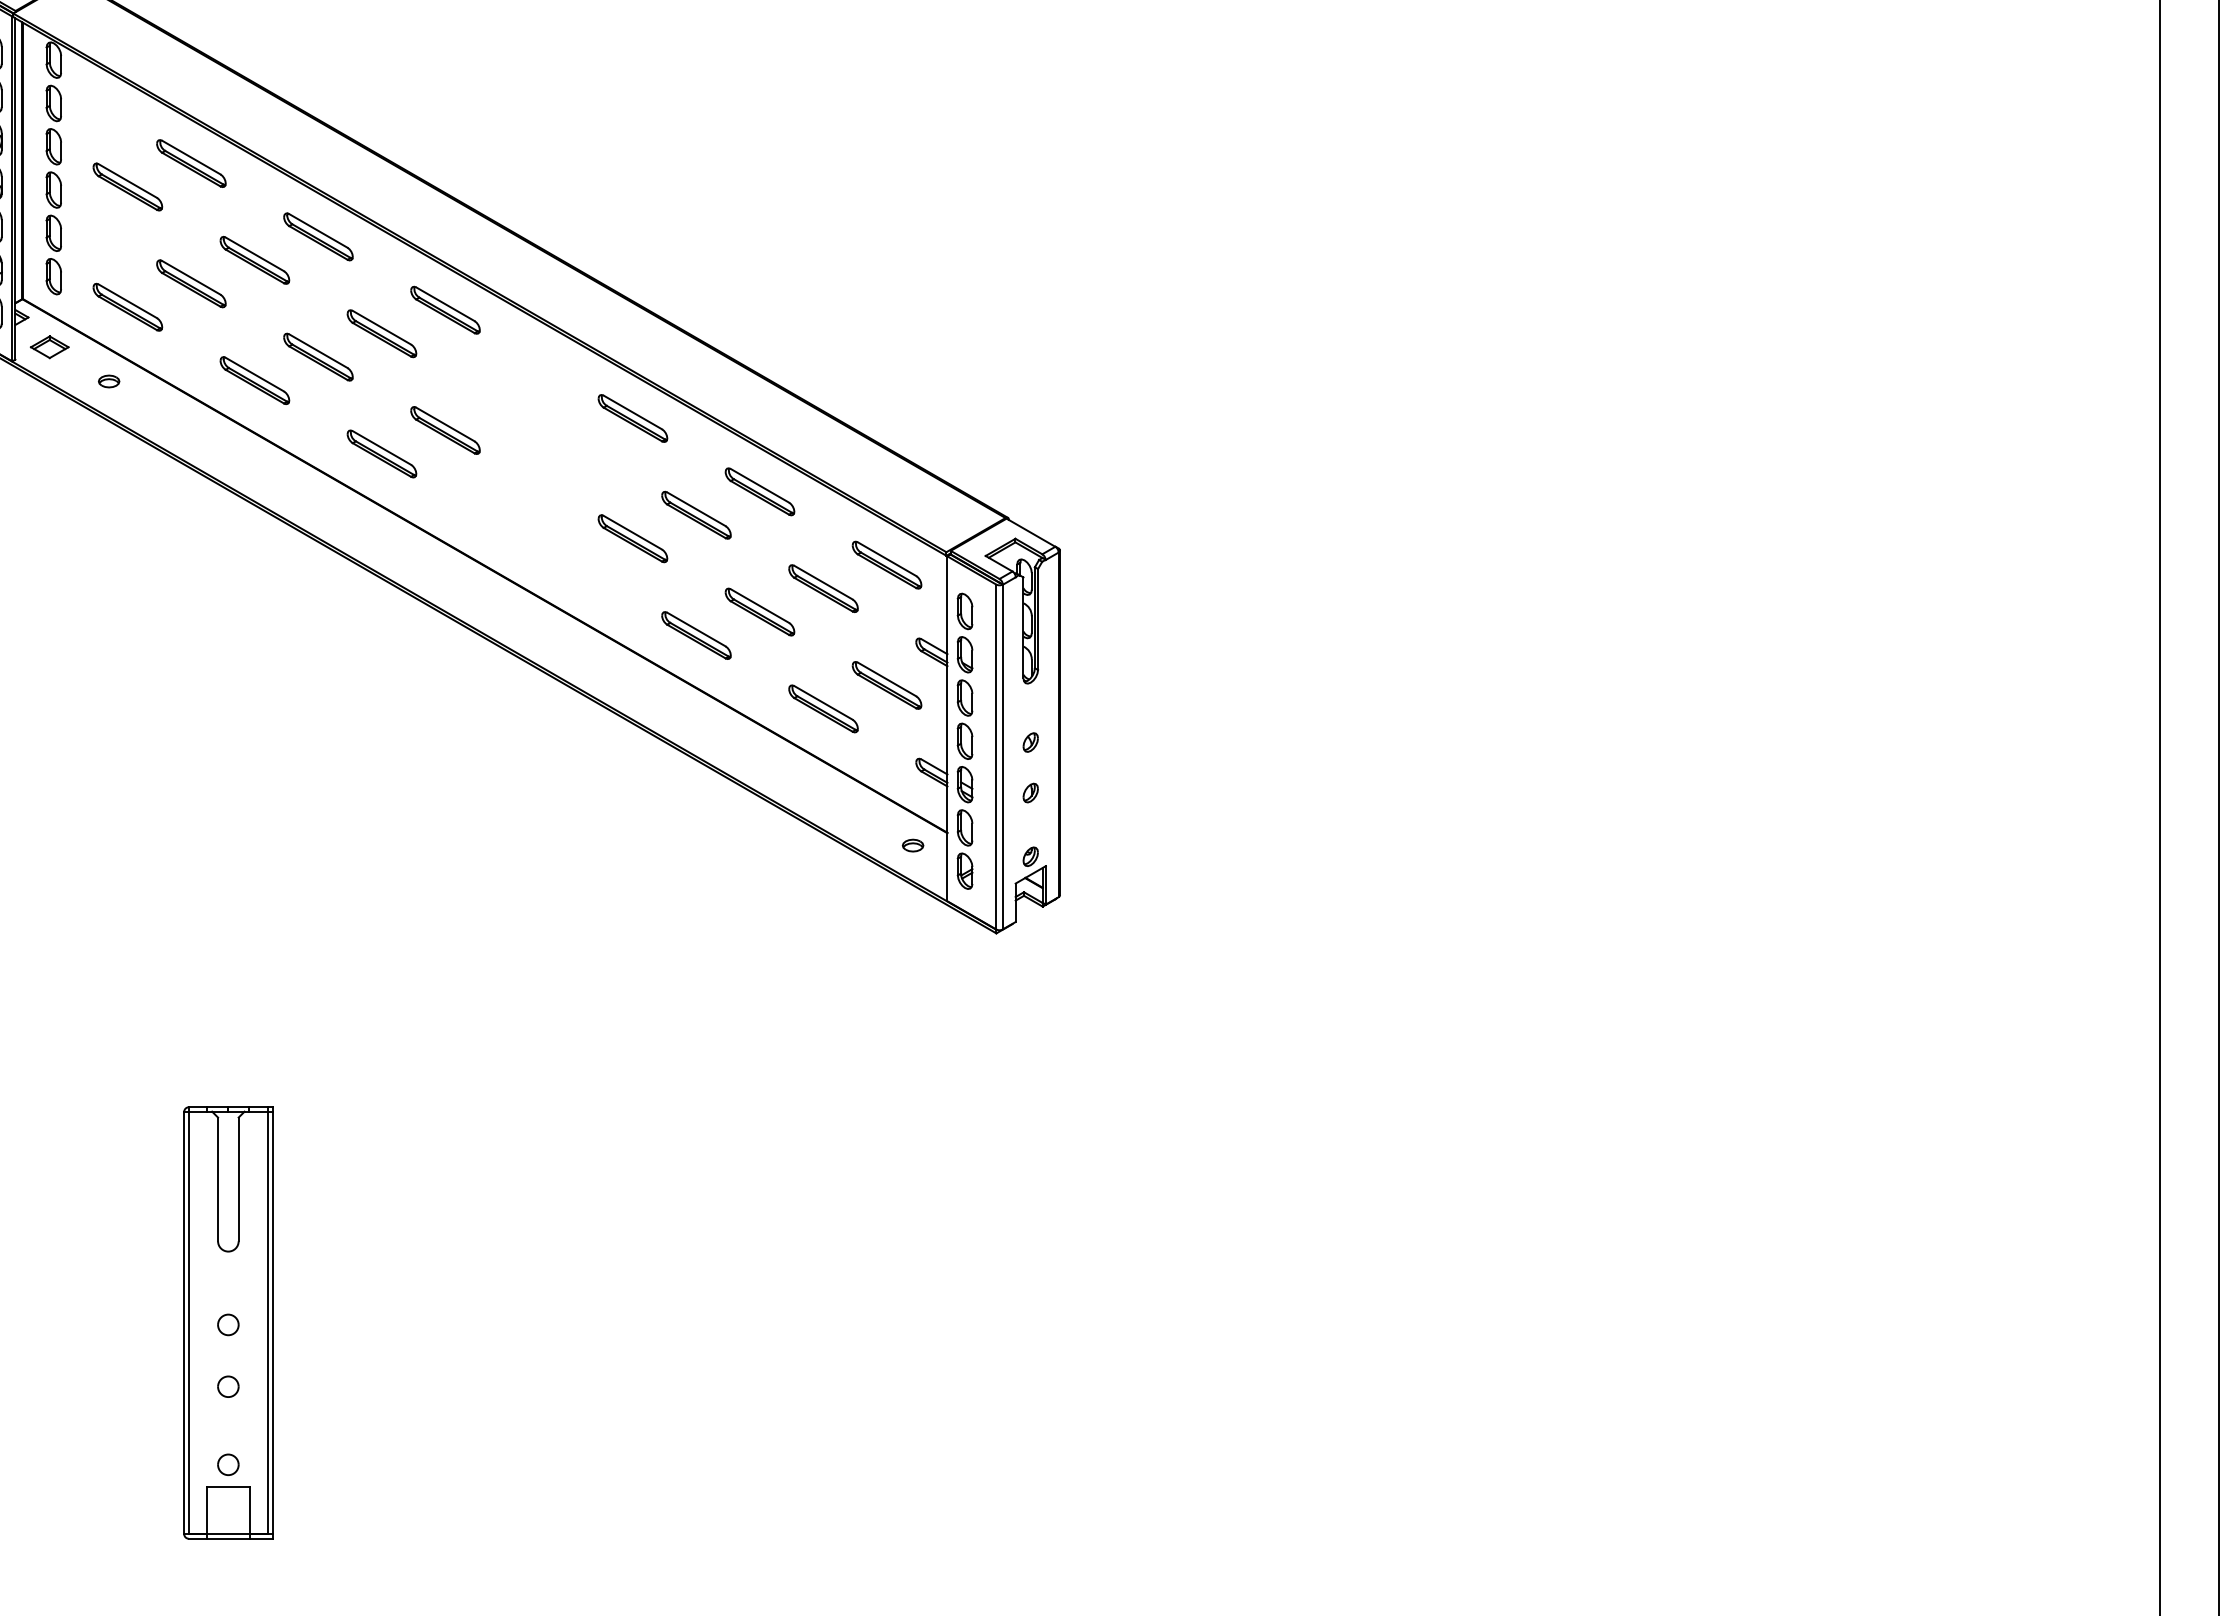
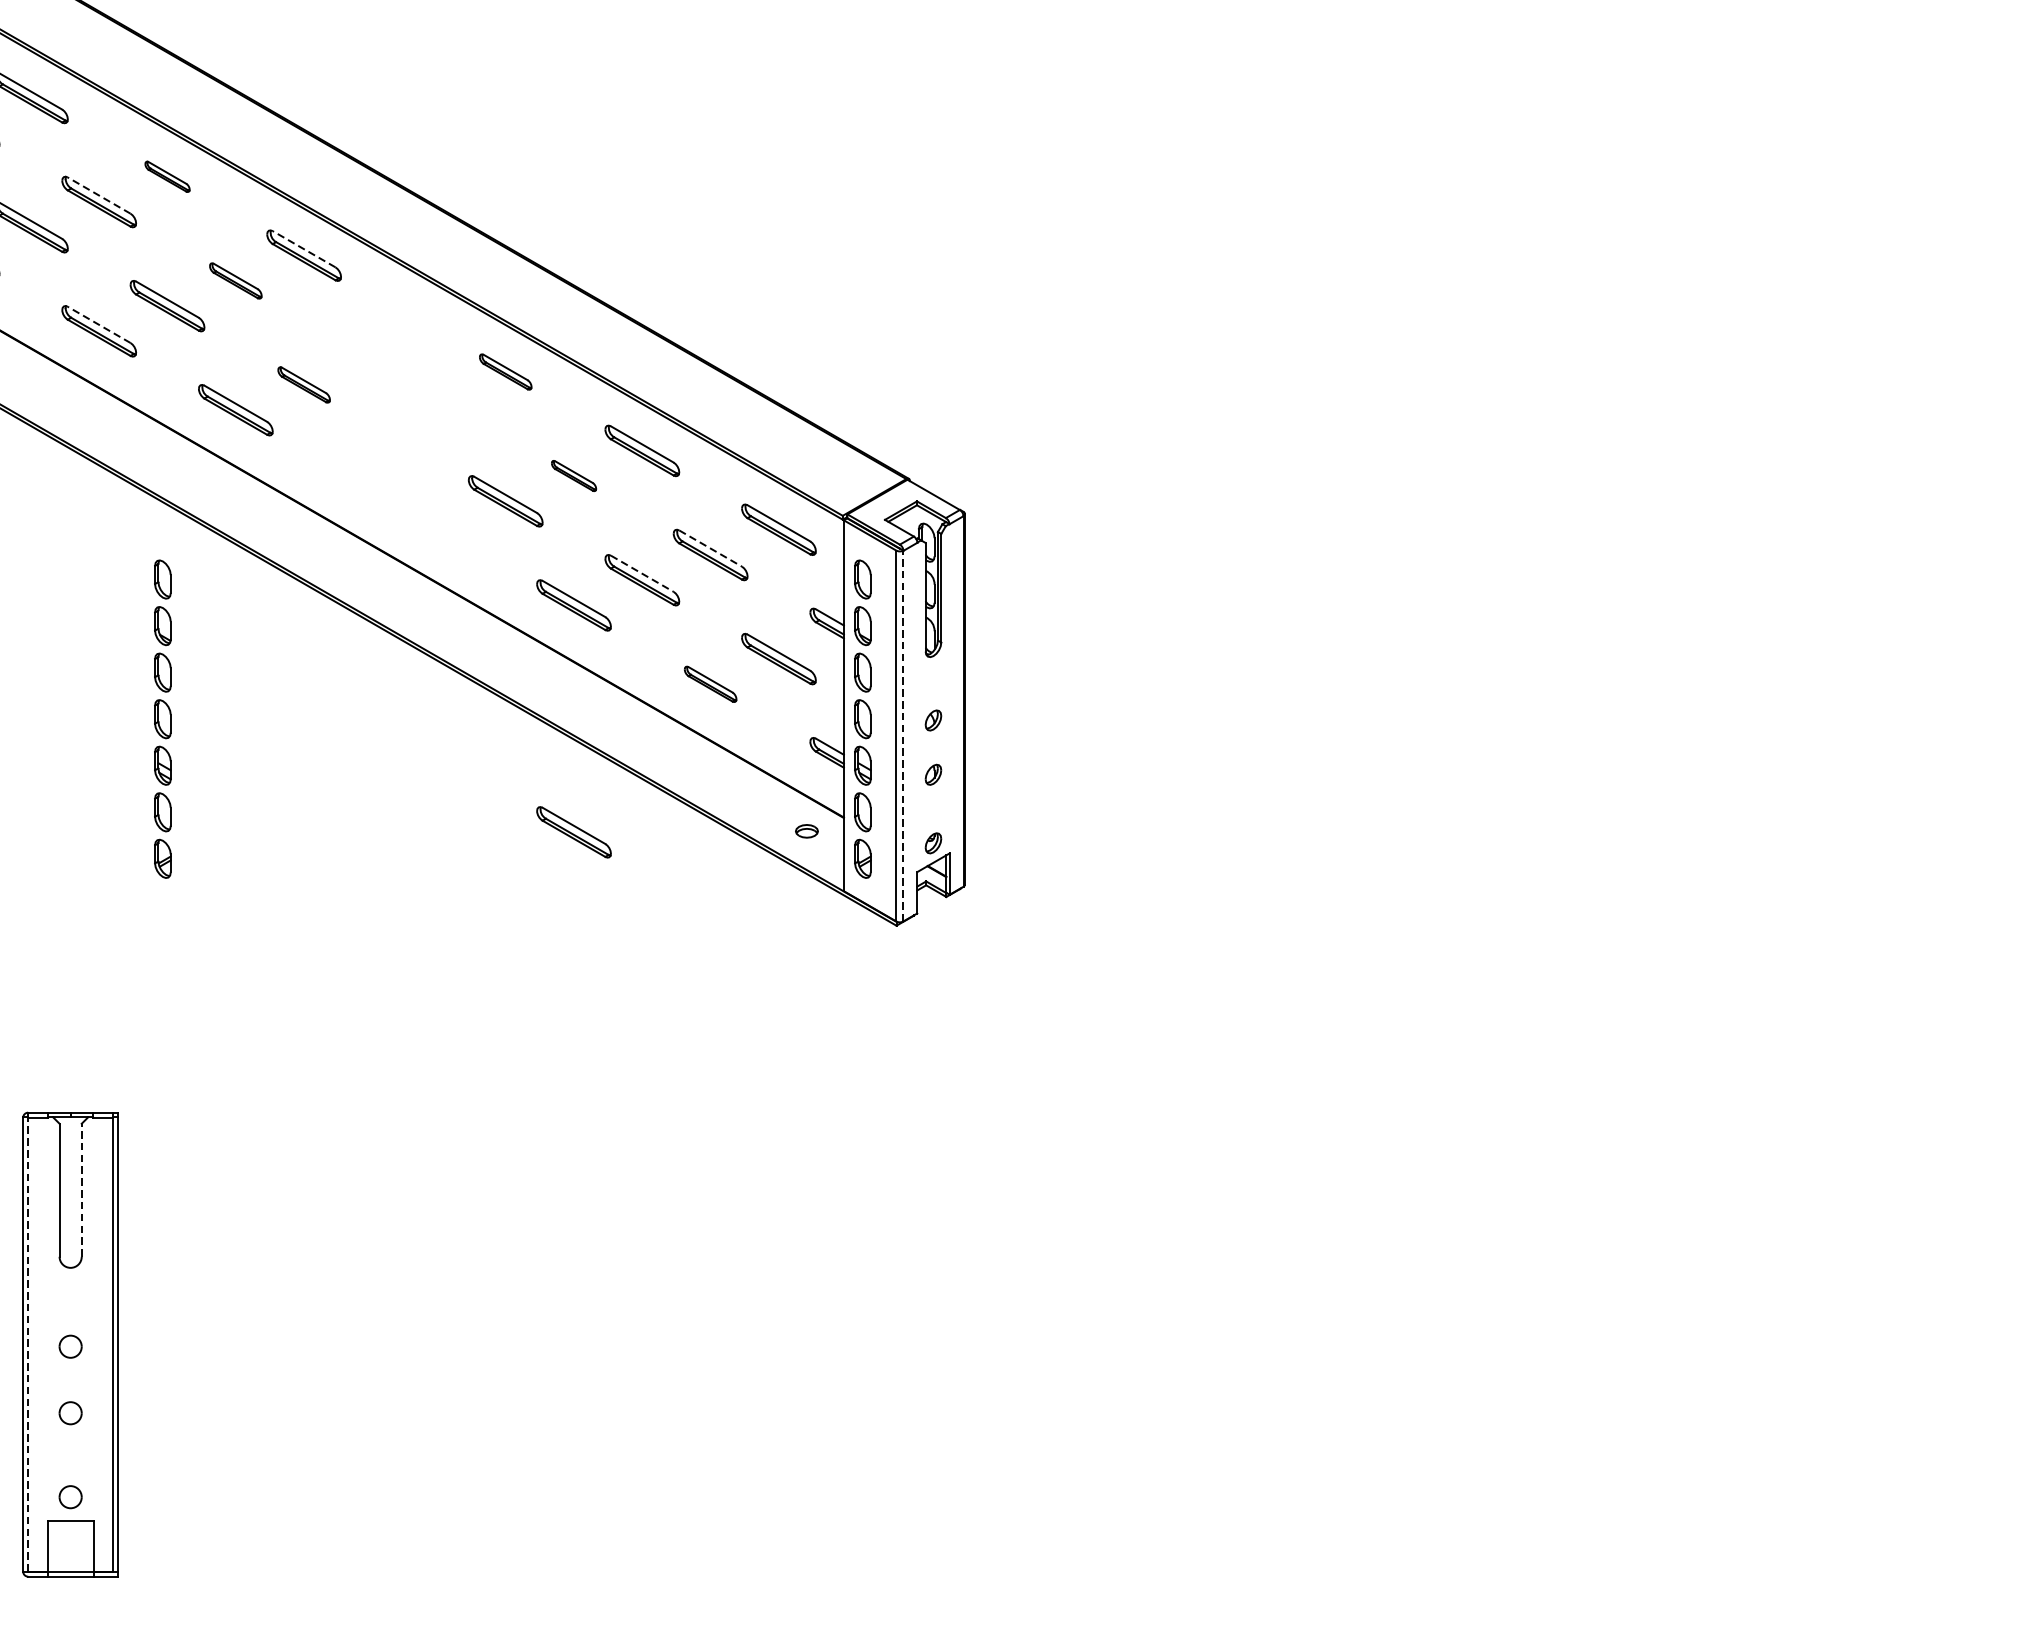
part: (318, 236) -> (167, 176), size x0.6
line: (254, 254) -> (98, 195), solid -> dashed
line: (445, 304) -> (304, 249), solid -> dashed
part: (381, 333) -> (235, 280), size x0.7
line: (254, 374) -> (98, 324), solid -> dashed
part: (632, 418) -> (505, 372), size x0.7
part: (445, 430) -> (304, 384), size x0.7
part: (696, 514) -> (574, 475), size x0.6
line: (823, 582) -> (710, 548), solid -> dashed
line: (760, 606) -> (642, 574), solid -> dashed
part: (823, 708) -> (710, 683), size x0.7
part: (313, 740) -> (162, 718), added
line: (1002, 756) -> (903, 735), solid -> dashed
part: (696, 846) -> (574, 832), added
line: (238, 1179) -> (81, 1190), solid -> dashed
line: (188, 1322) -> (27, 1344), solid -> dashed

